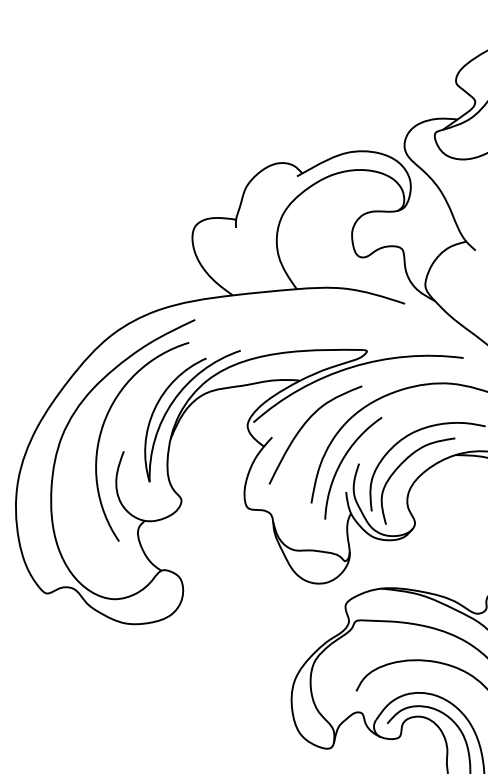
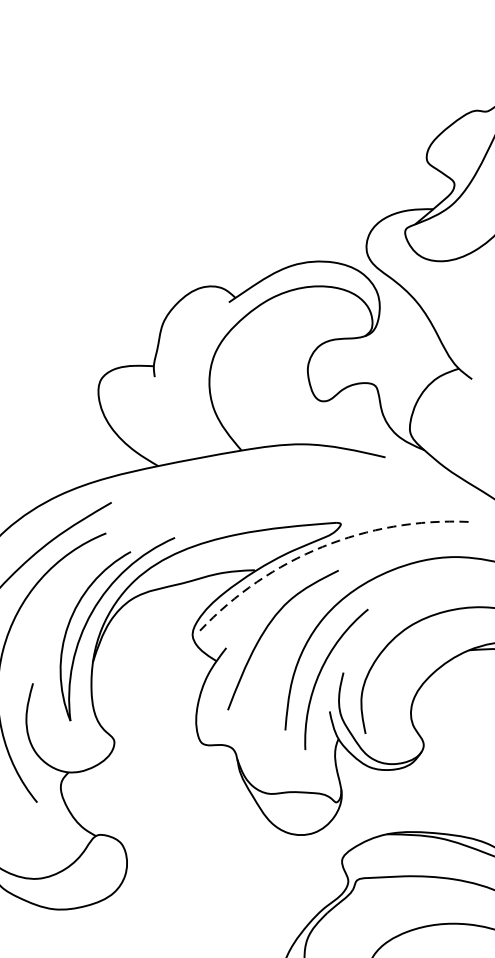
arc: (351, 367) -> (322, 547), solid -> dashed
curve: (402, 464) -> (400, 668), removed

